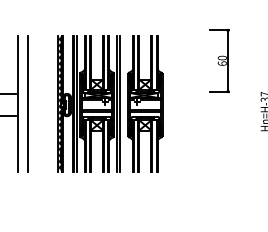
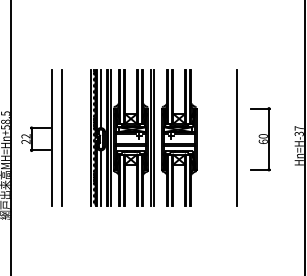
part: (219, 61) -> (260, 139), moved
line: (66, 65) -> (100, 99), added
line: (203, 103) -> (237, 137), added
line: (66, 143) -> (100, 177), added

